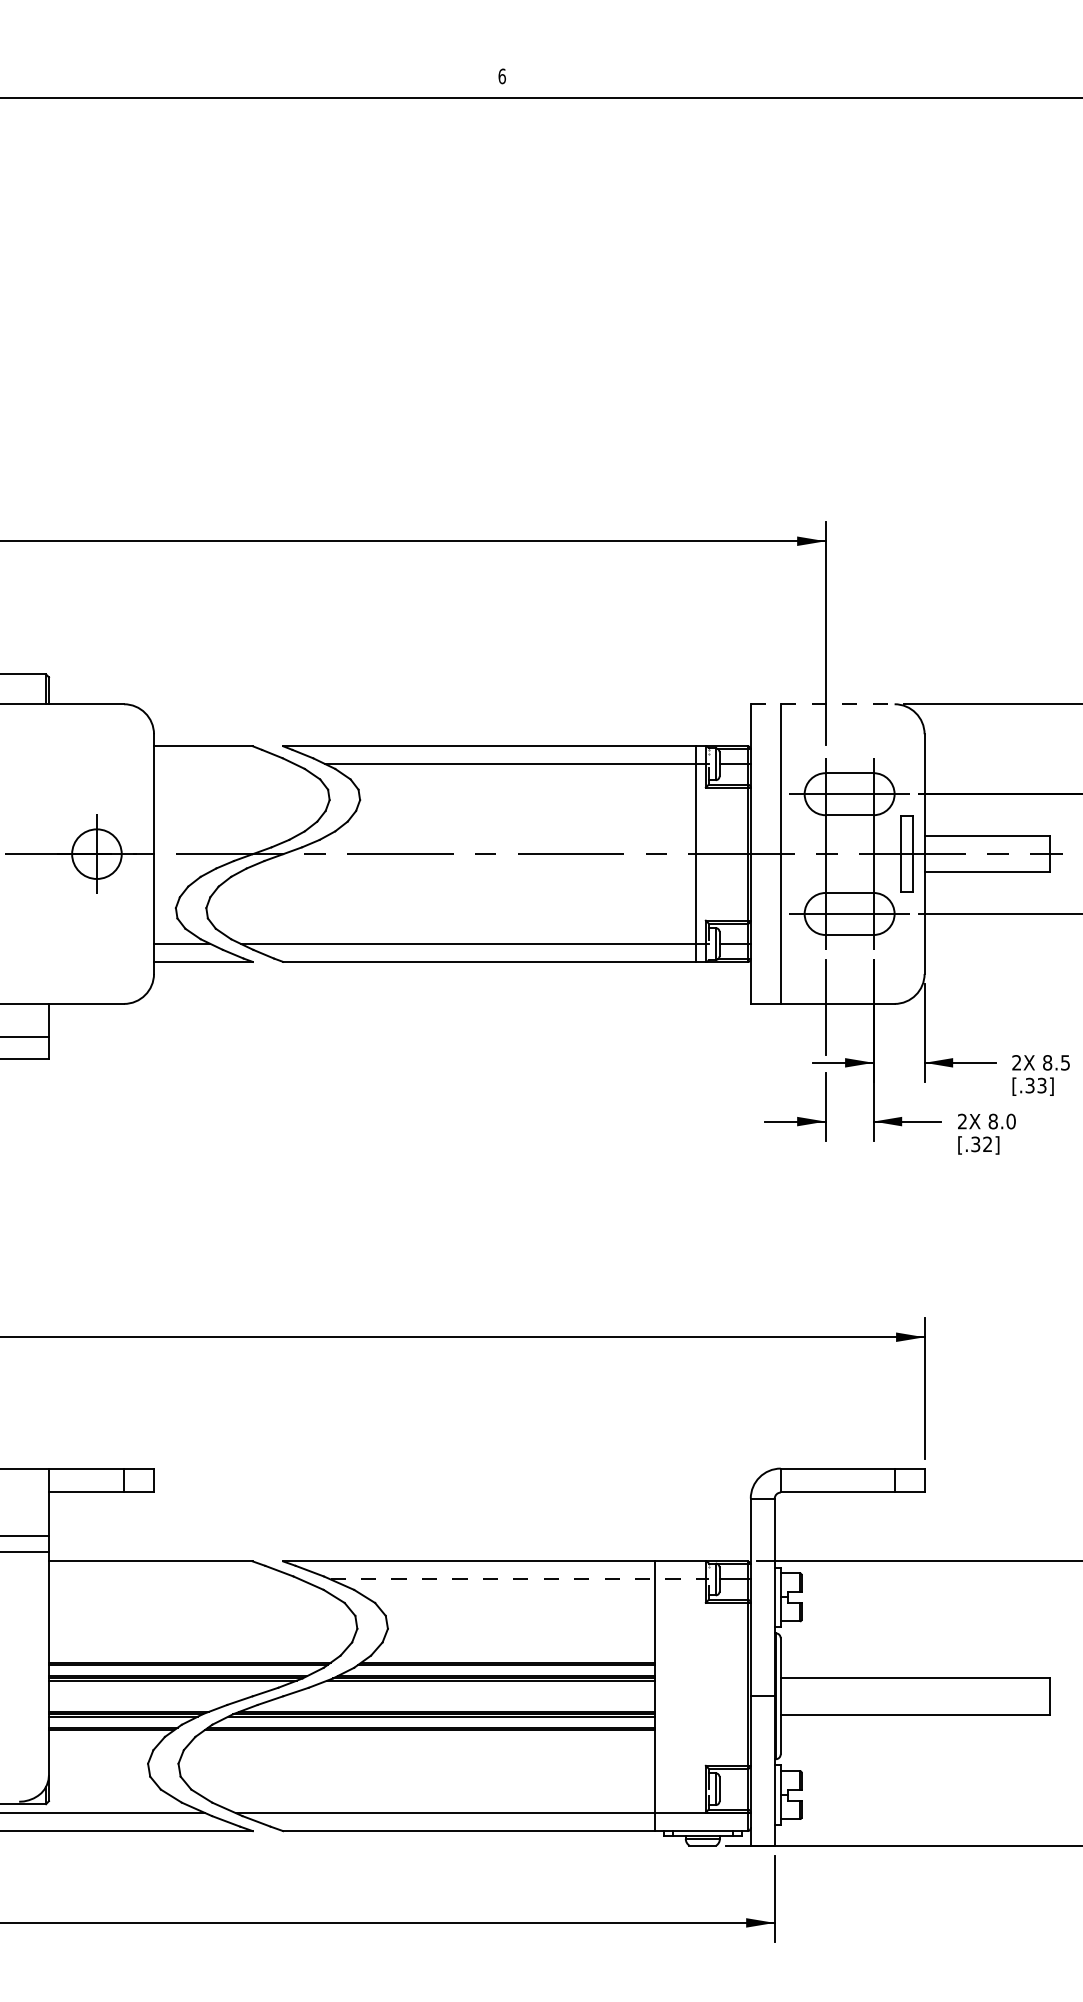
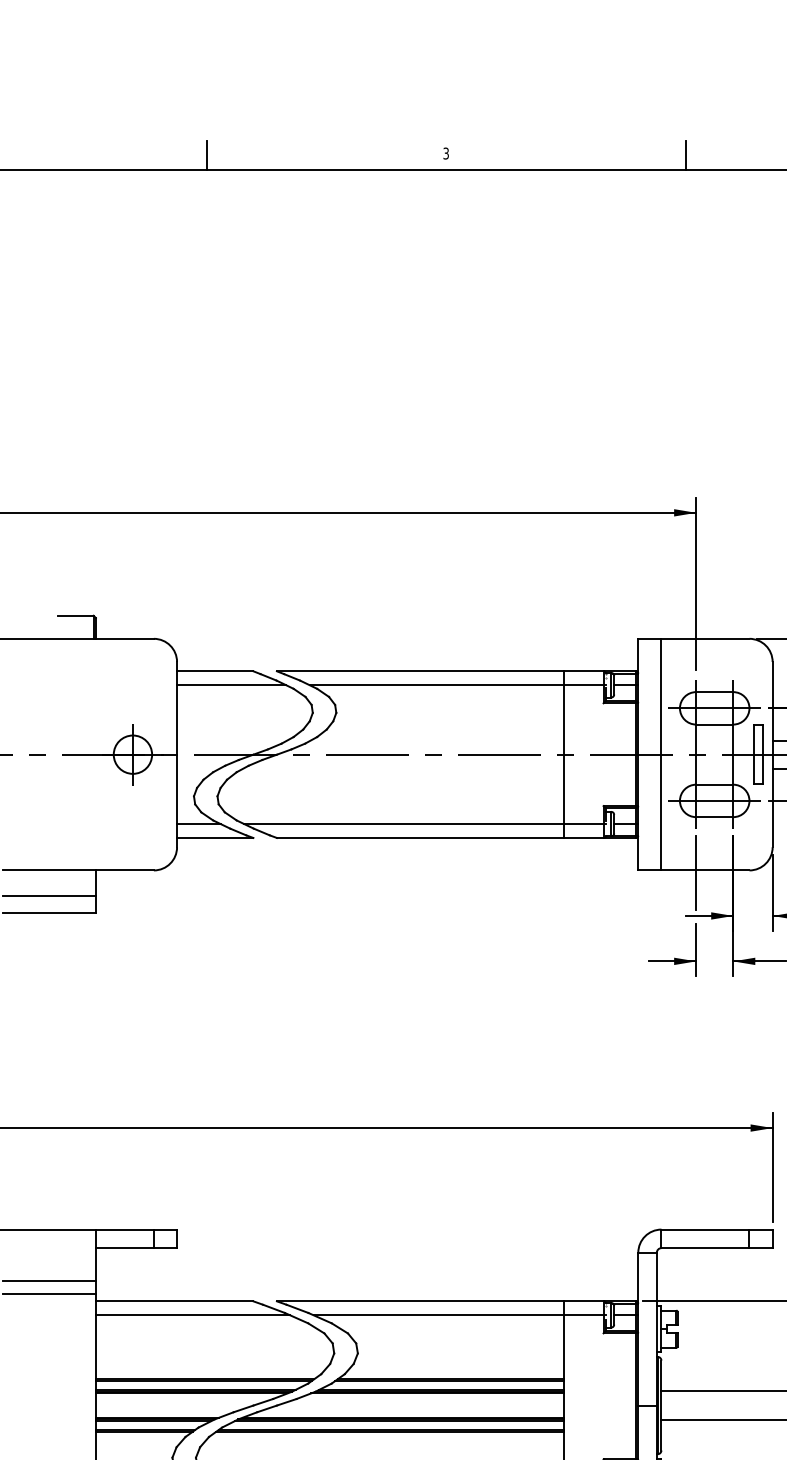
text: (501, 76) -> (445, 153), 6 -> 3
line: (192, 79) -> (206, 155), added
line: (812, 79) -> (686, 155), added
line: (822, 704) -> (693, 639), dashed -> solid
line: (223, 764) -> (230, 685), added
line: (695, 853) -> (563, 754), moved
line: (174, 1579) -> (192, 1315), added
line: (520, 1579) -> (460, 1315), dashed -> solid

